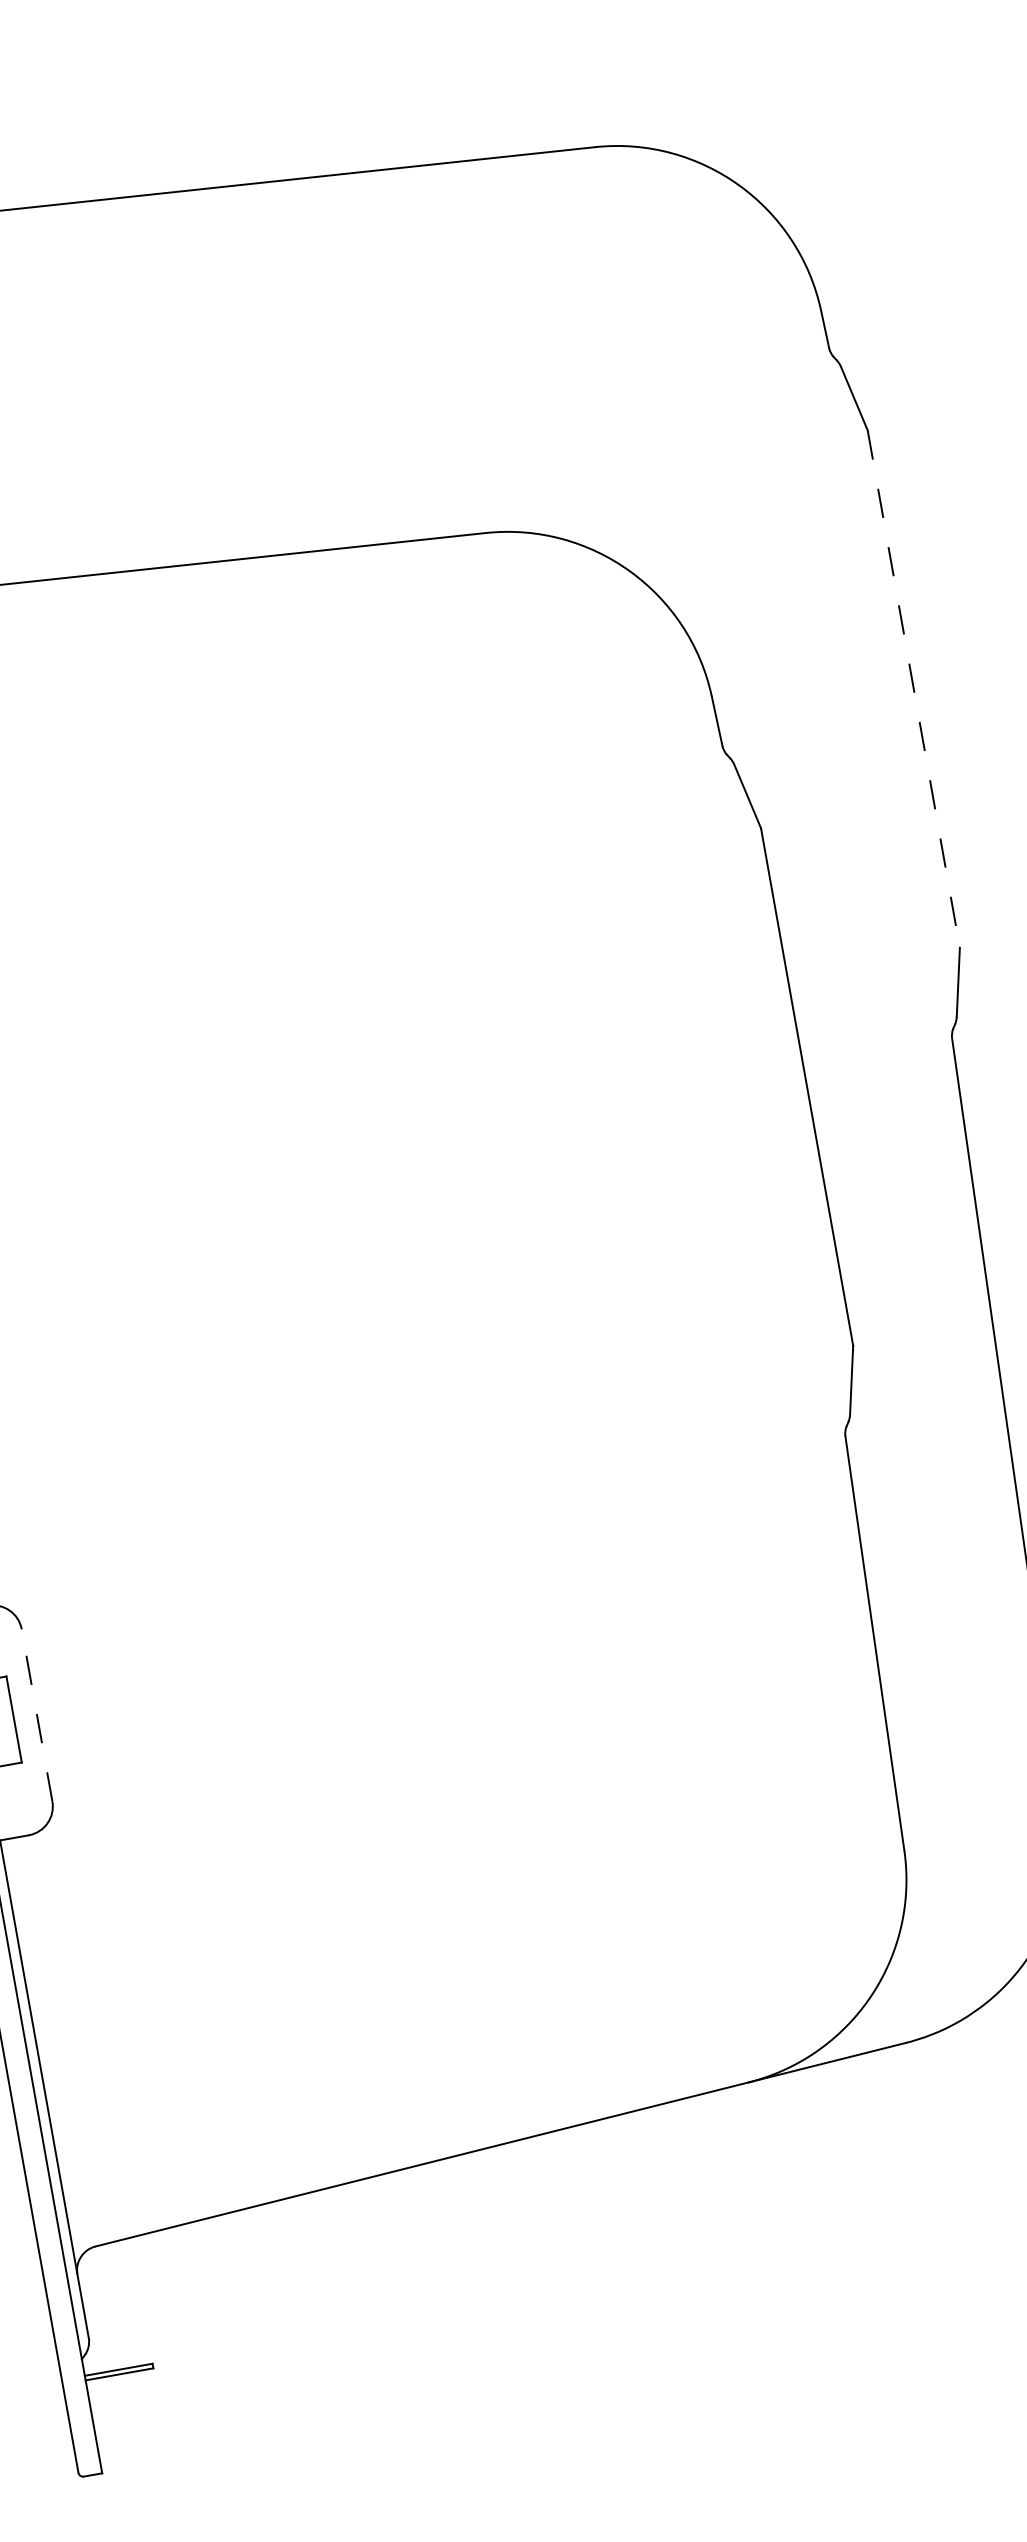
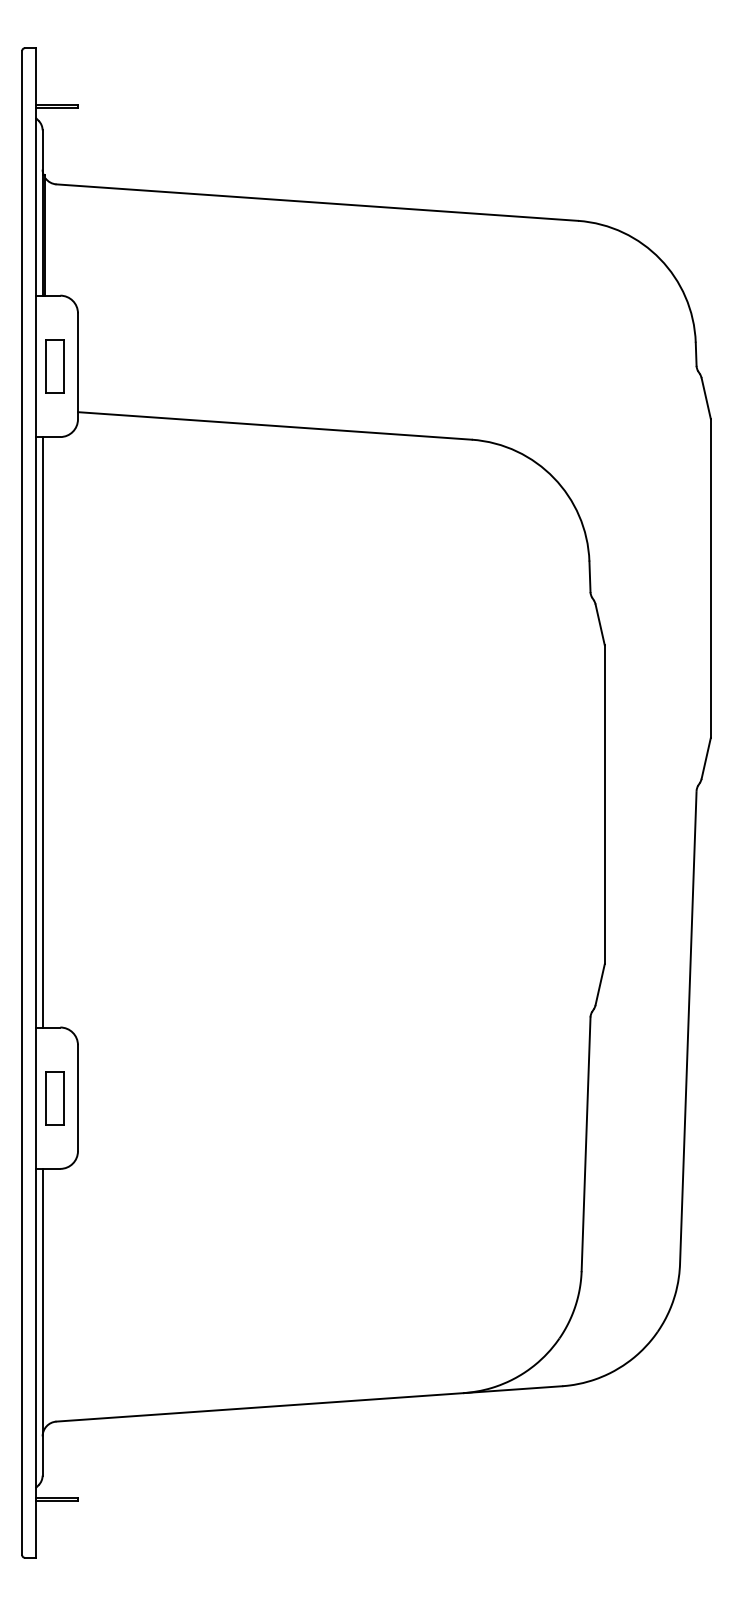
line: (913, 689) -> (710, 578), dashed -> solid
line: (37, 1714) -> (78, 1097), dashed -> solid

